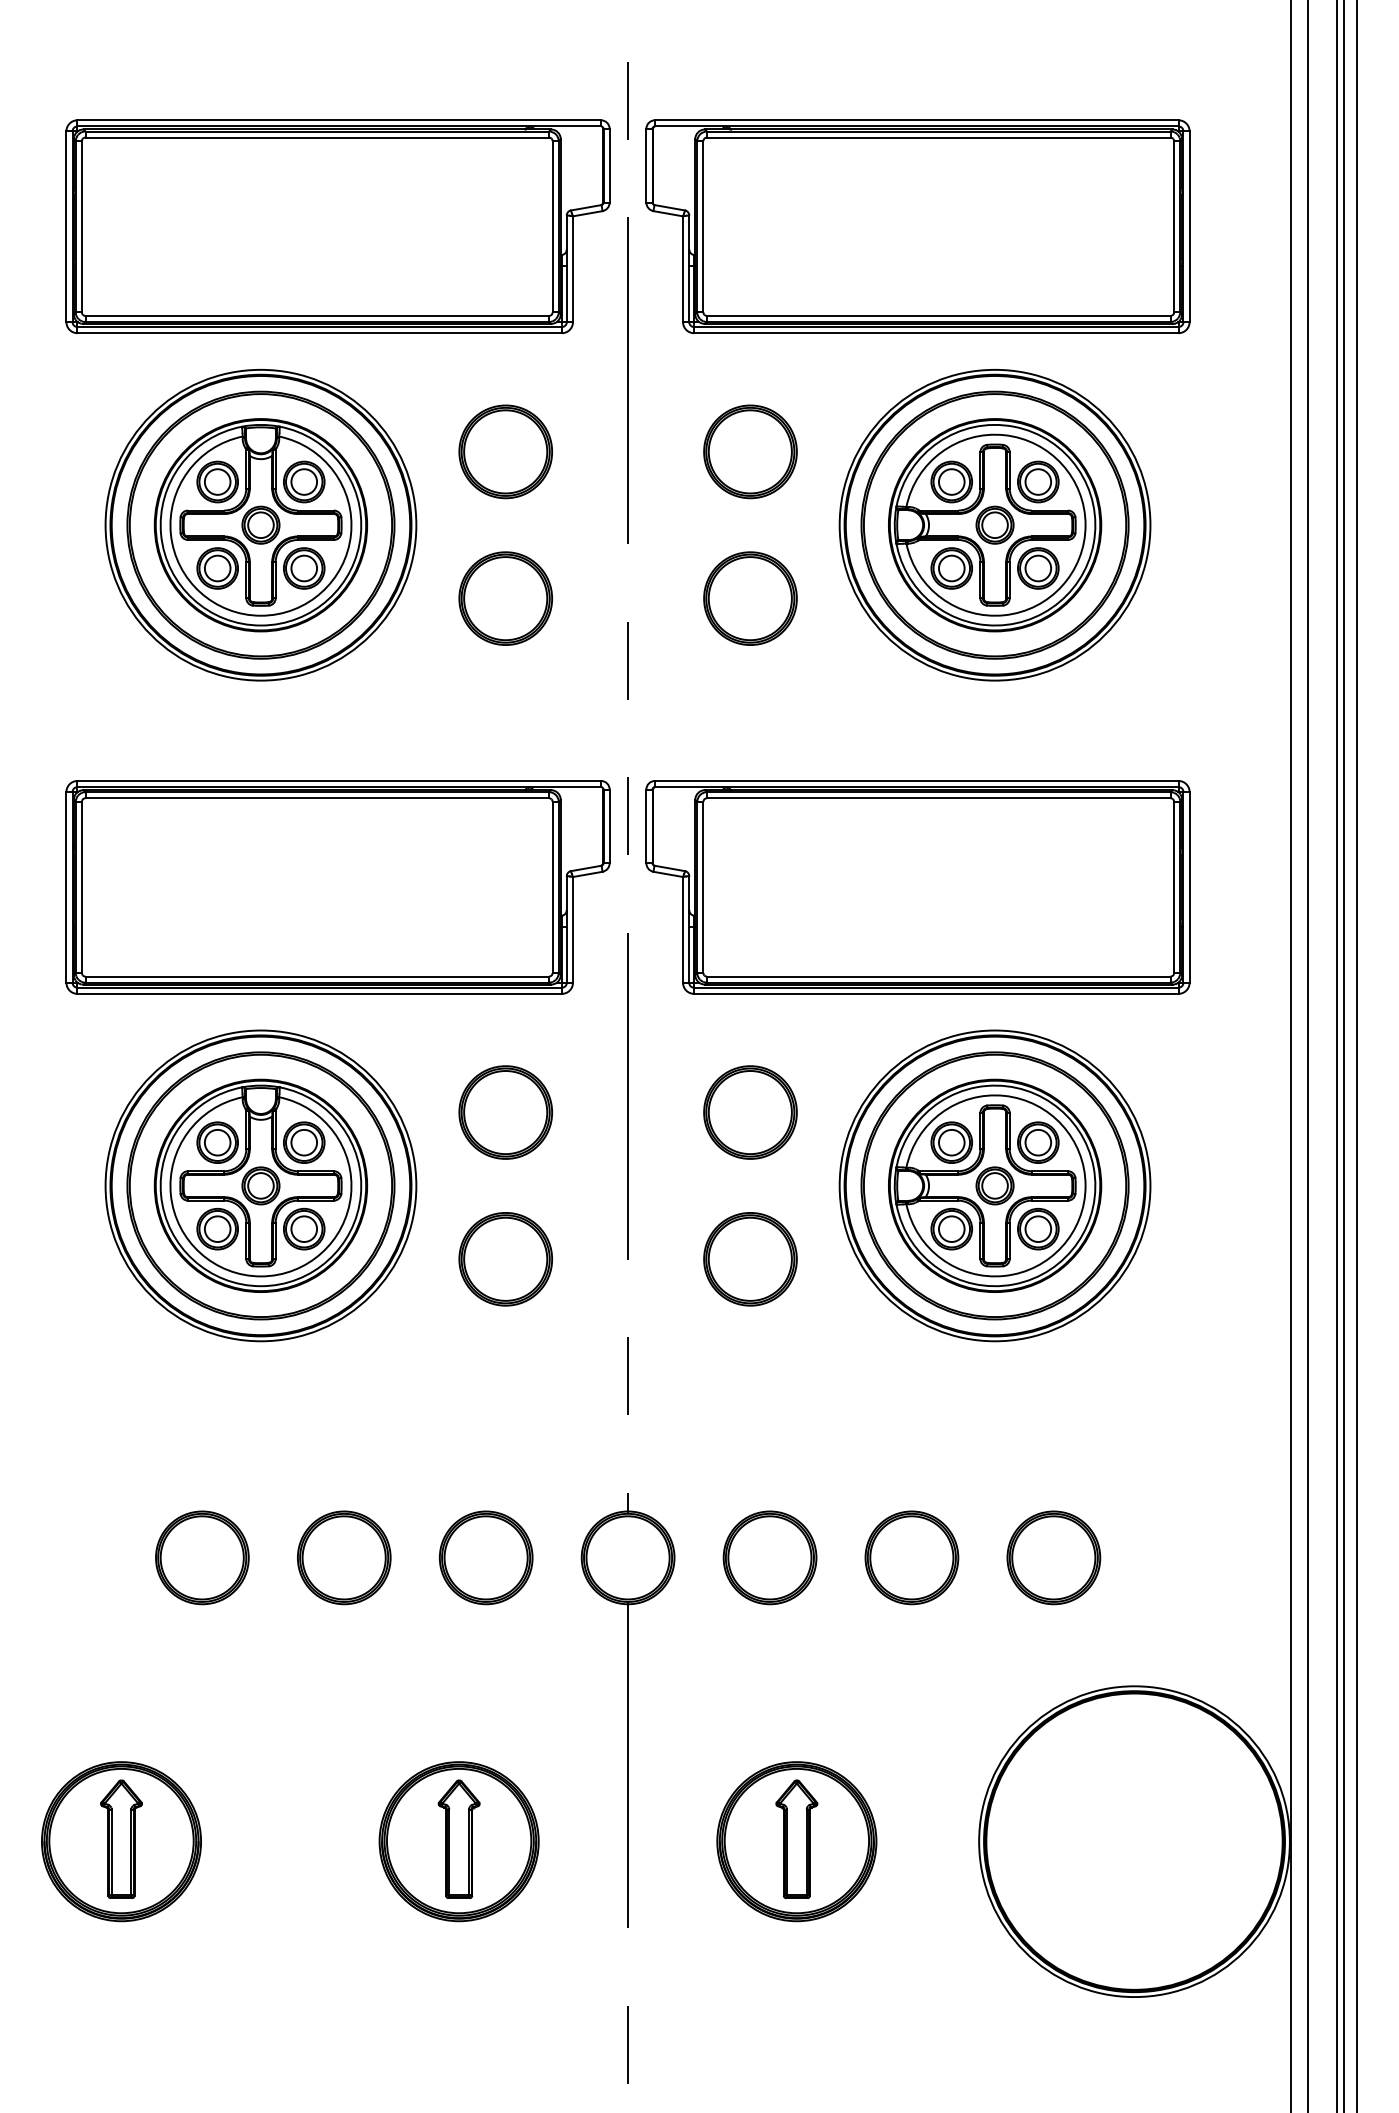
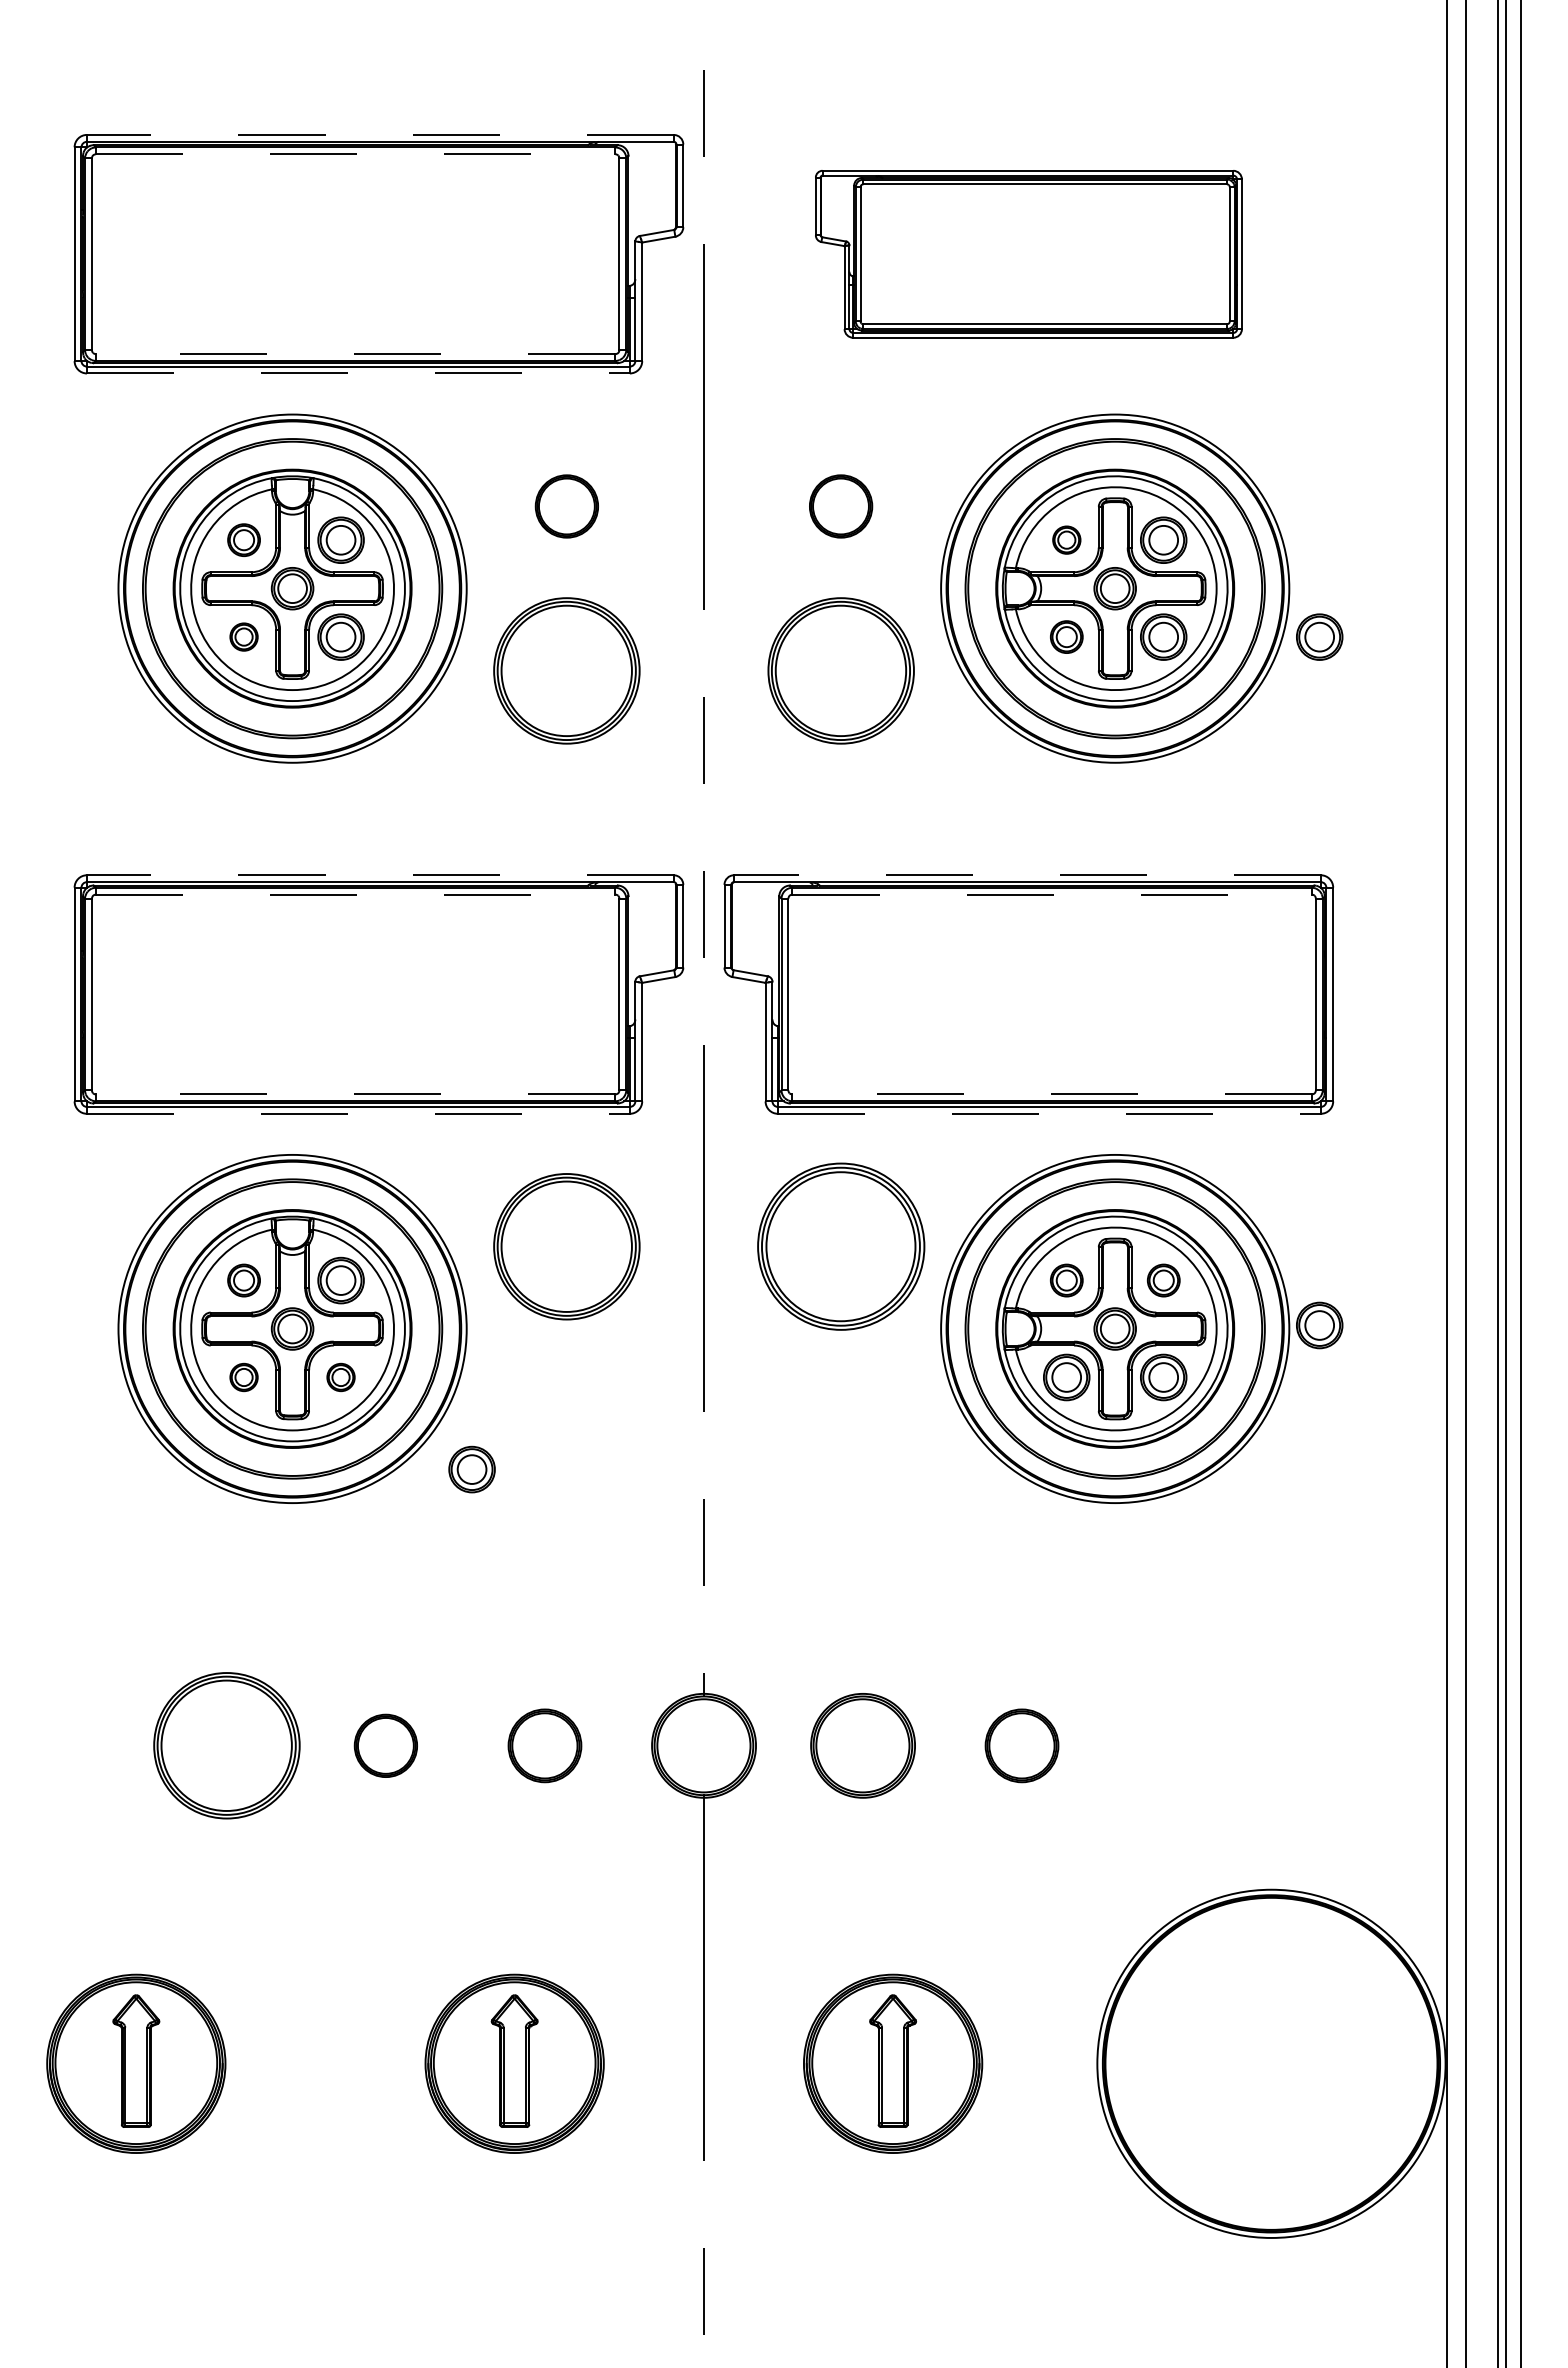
line: (338, 119) -> (379, 134), solid -> dashed
line: (317, 137) -> (355, 154), solid -> dashed
part: (917, 227) -> (1028, 254), size x0.7
line: (317, 316) -> (355, 354), solid -> dashed
line: (319, 333) -> (358, 373), solid -> dashed
part: (505, 451) -> (566, 506), size x0.6
part: (749, 451) -> (840, 506), size x0.6
part: (217, 481) -> (243, 539), size x0.7
part: (951, 481) -> (1066, 539), size x0.6
part: (217, 567) -> (243, 636), size x0.6
part: (951, 567) -> (1066, 636), size x0.7
part: (1177, 567) -> (1319, 636), added
part: (505, 598) -> (566, 670), size x1.4
part: (749, 598) -> (840, 670), size x1.4
line: (338, 781) -> (379, 875), solid -> dashed
line: (915, 781) -> (1026, 875), solid -> dashed
line: (317, 798) -> (355, 894), solid -> dashed
line: (939, 798) -> (1052, 894), solid -> dashed
line: (317, 976) -> (355, 1094), solid -> dashed
line: (939, 976) -> (1052, 1094), solid -> dashed
line: (319, 993) -> (358, 1113), solid -> dashed
line: (936, 993) -> (1049, 1113), solid -> dashed
part: (505, 1112) -> (566, 1246), size x1.4
part: (749, 1112) -> (840, 1246), size x1.6
part: (217, 1142) -> (243, 1280), size x0.7
part: (951, 1142) -> (1066, 1280), size x0.7
part: (1038, 1142) -> (1163, 1280), size x0.7
part: (1177, 1182) -> (1319, 1325), added
part: (217, 1229) -> (243, 1377), size x0.6
part: (303, 1229) -> (340, 1377), size x0.6
part: (505, 1259) -> (566, 1411), removed
part: (749, 1259) -> (840, 1411), removed
part: (420, 1311) -> (471, 1469), added
part: (201, 1557) -> (226, 1745), size x1.4
part: (343, 1557) -> (385, 1745), size x0.6
part: (485, 1557) -> (544, 1745), size x0.7
part: (911, 1557) -> (1021, 1745), size x0.7
part: (1053, 1557) -> (1180, 1745), removed

